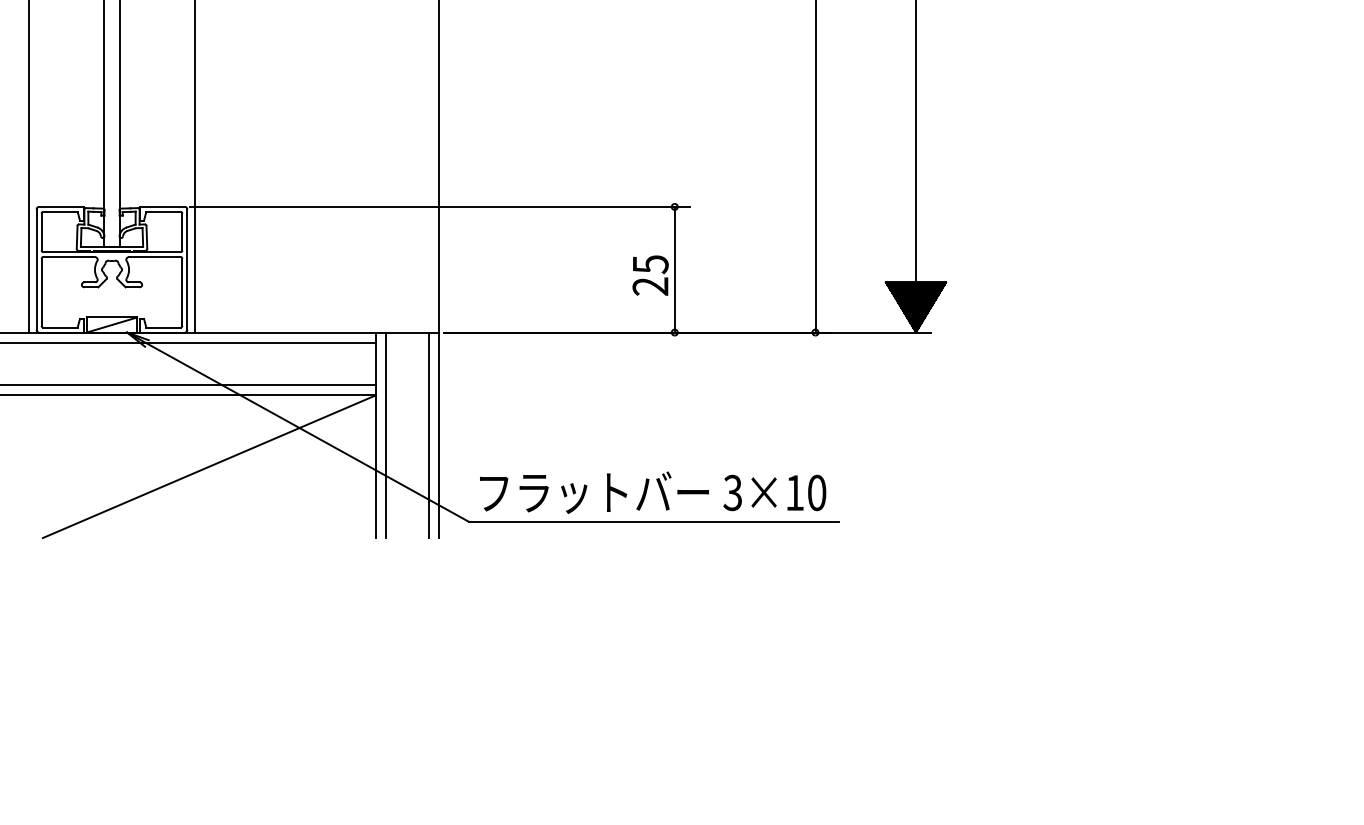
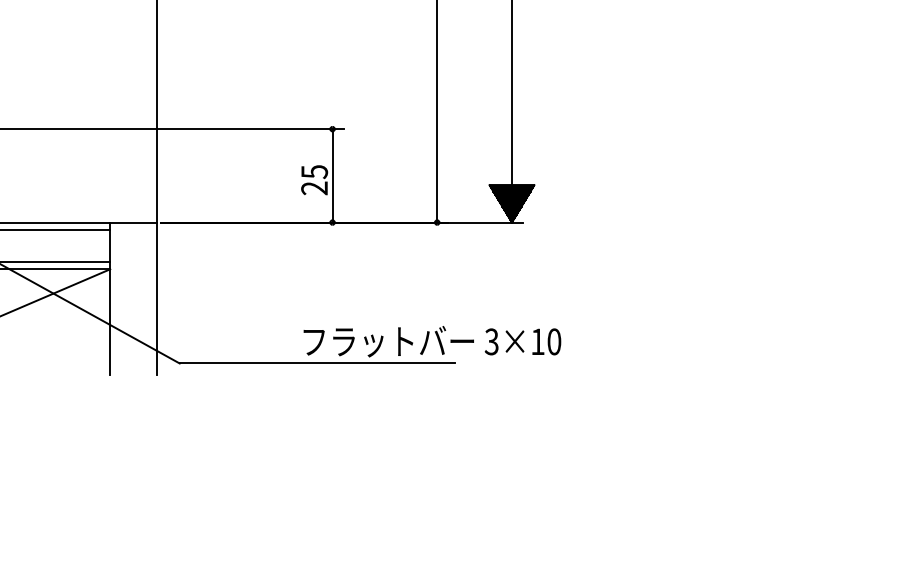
line: (385, 435) -> (117, 299), removed
line: (428, 435) -> (149, 299), removed
text: (653, 492) -> (432, 341), moved

